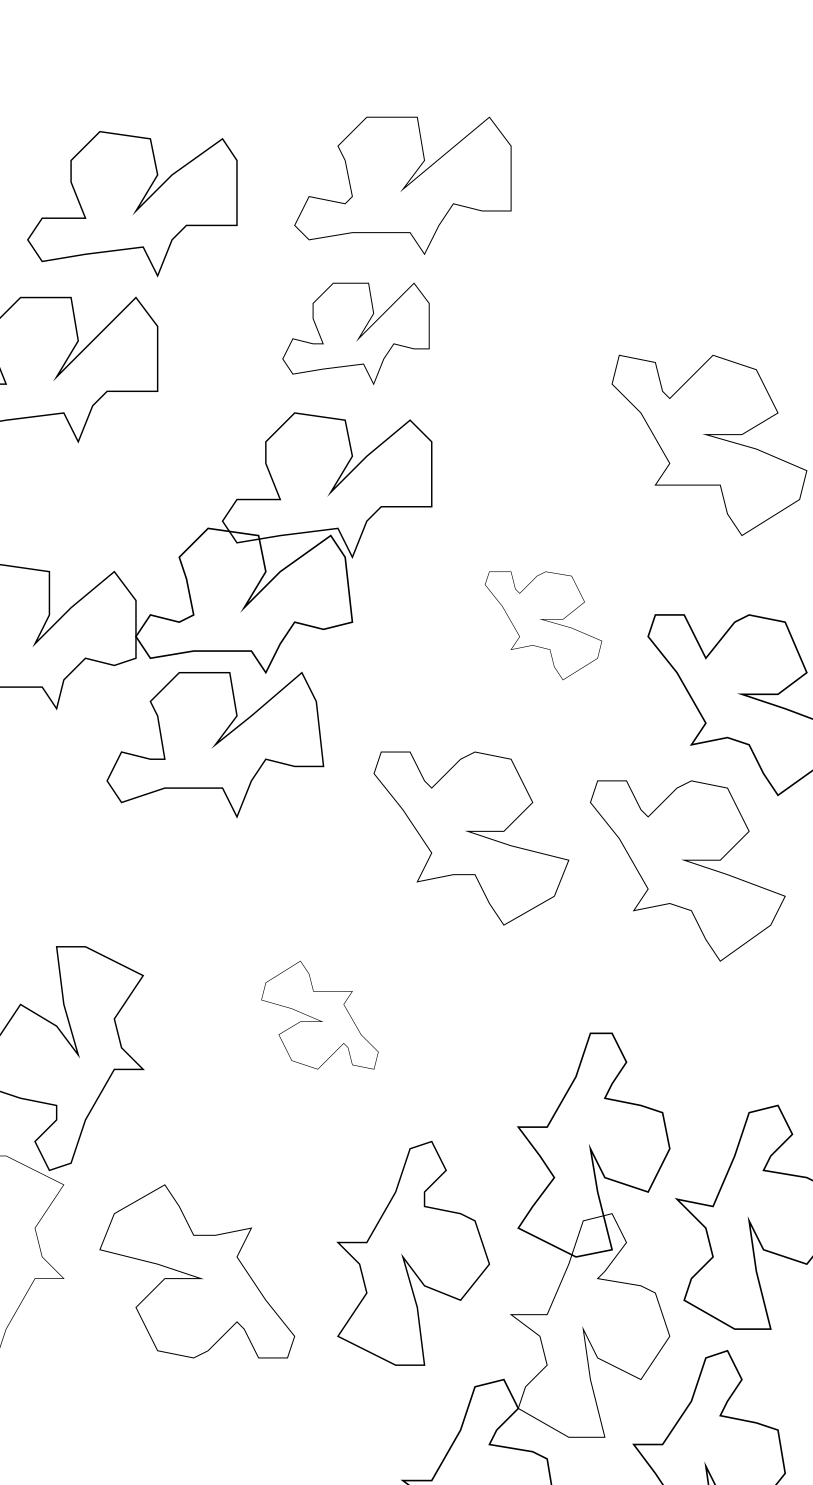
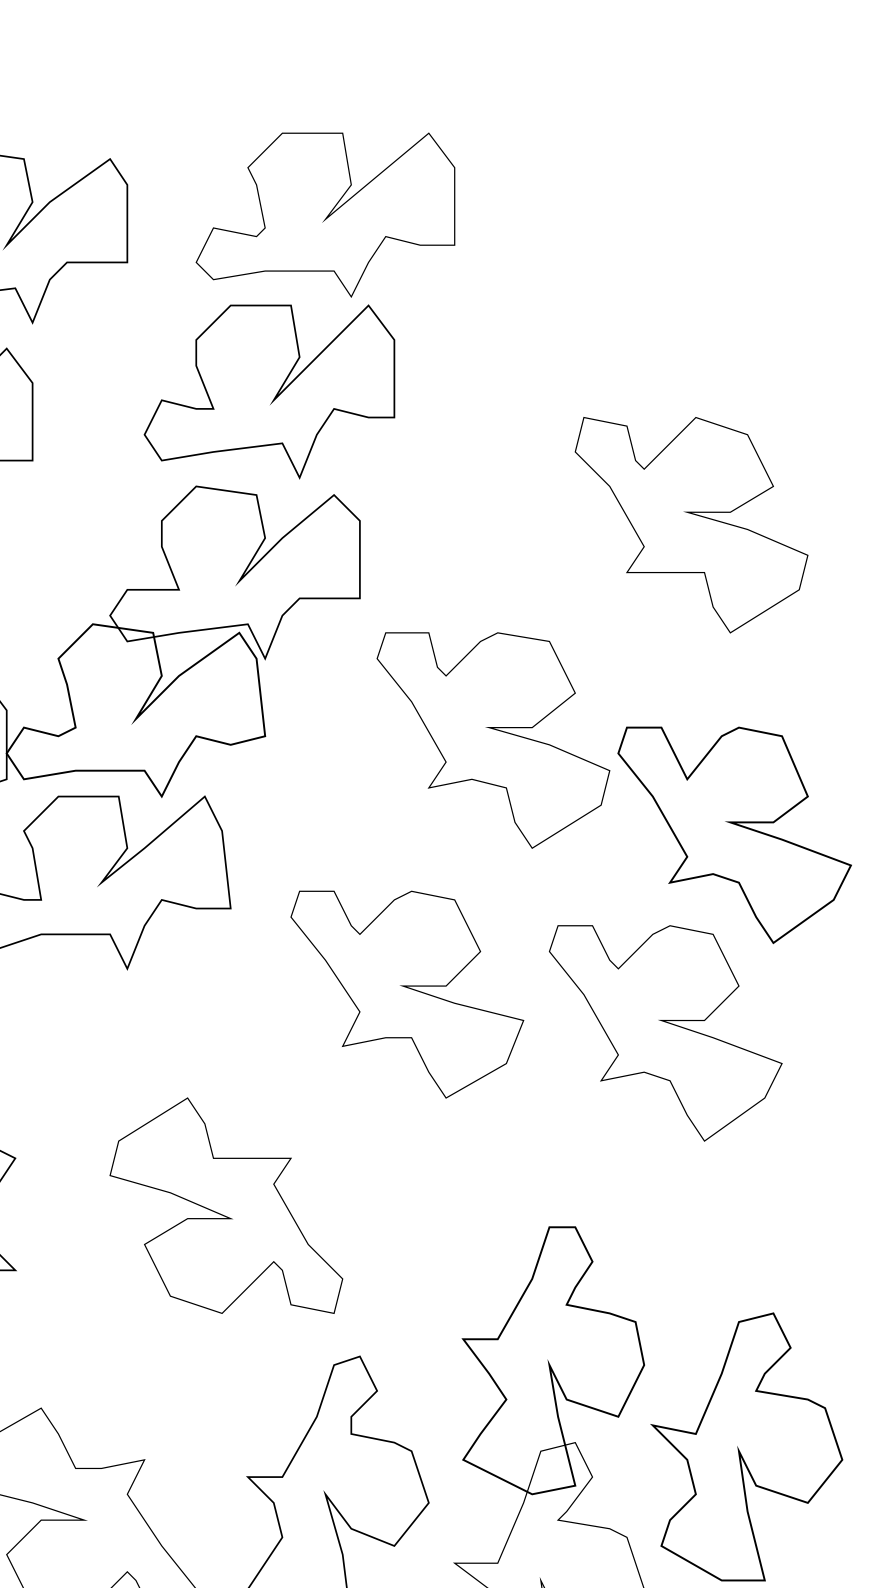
part: (355, 333) -> (268, 391), size x1.43
part: (543, 625) -> (493, 740), size x1.67
part: (319, 1014) -> (225, 1204), size x1.67

